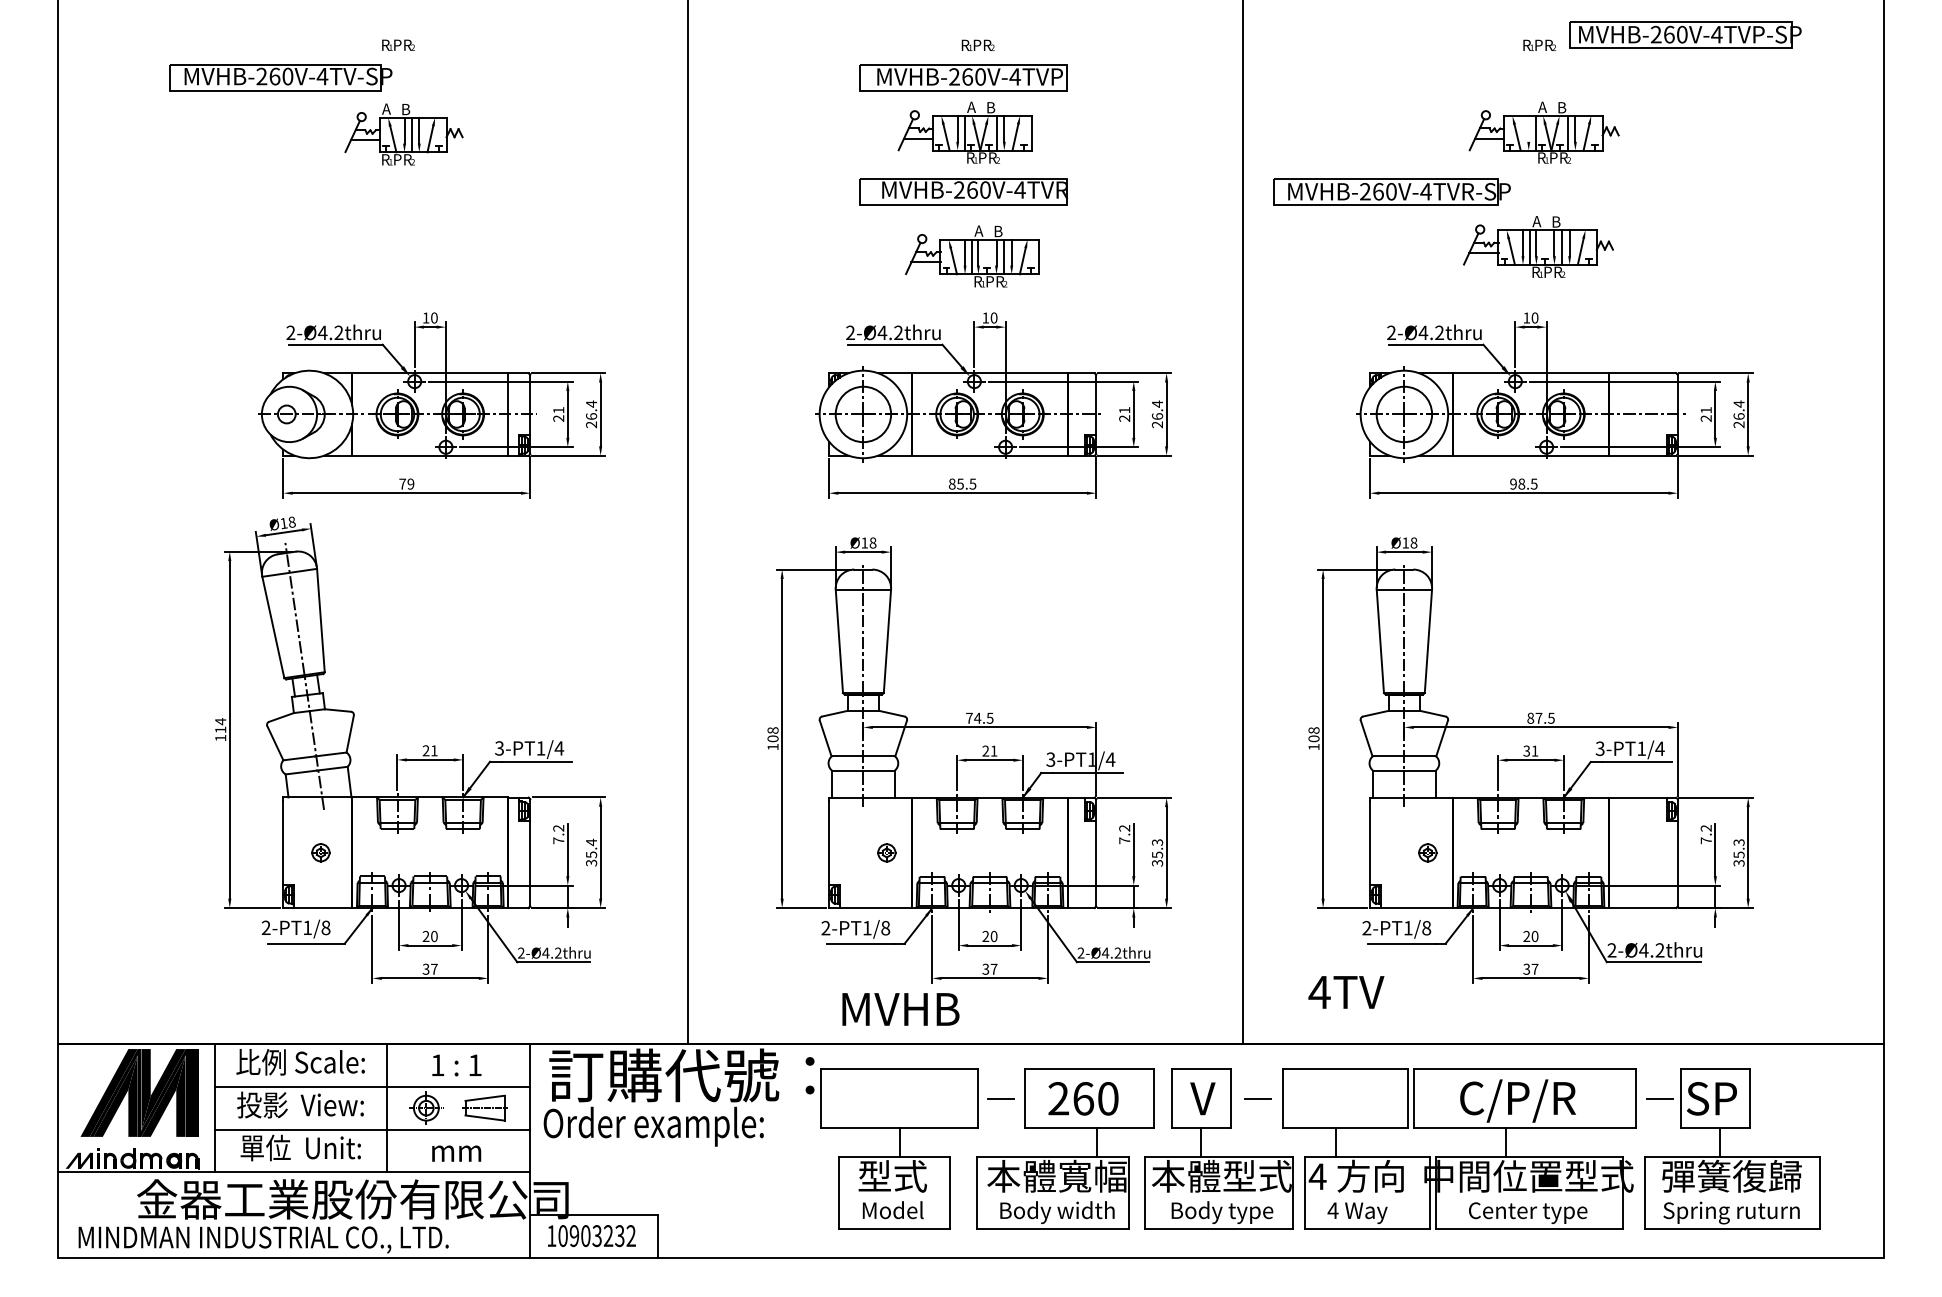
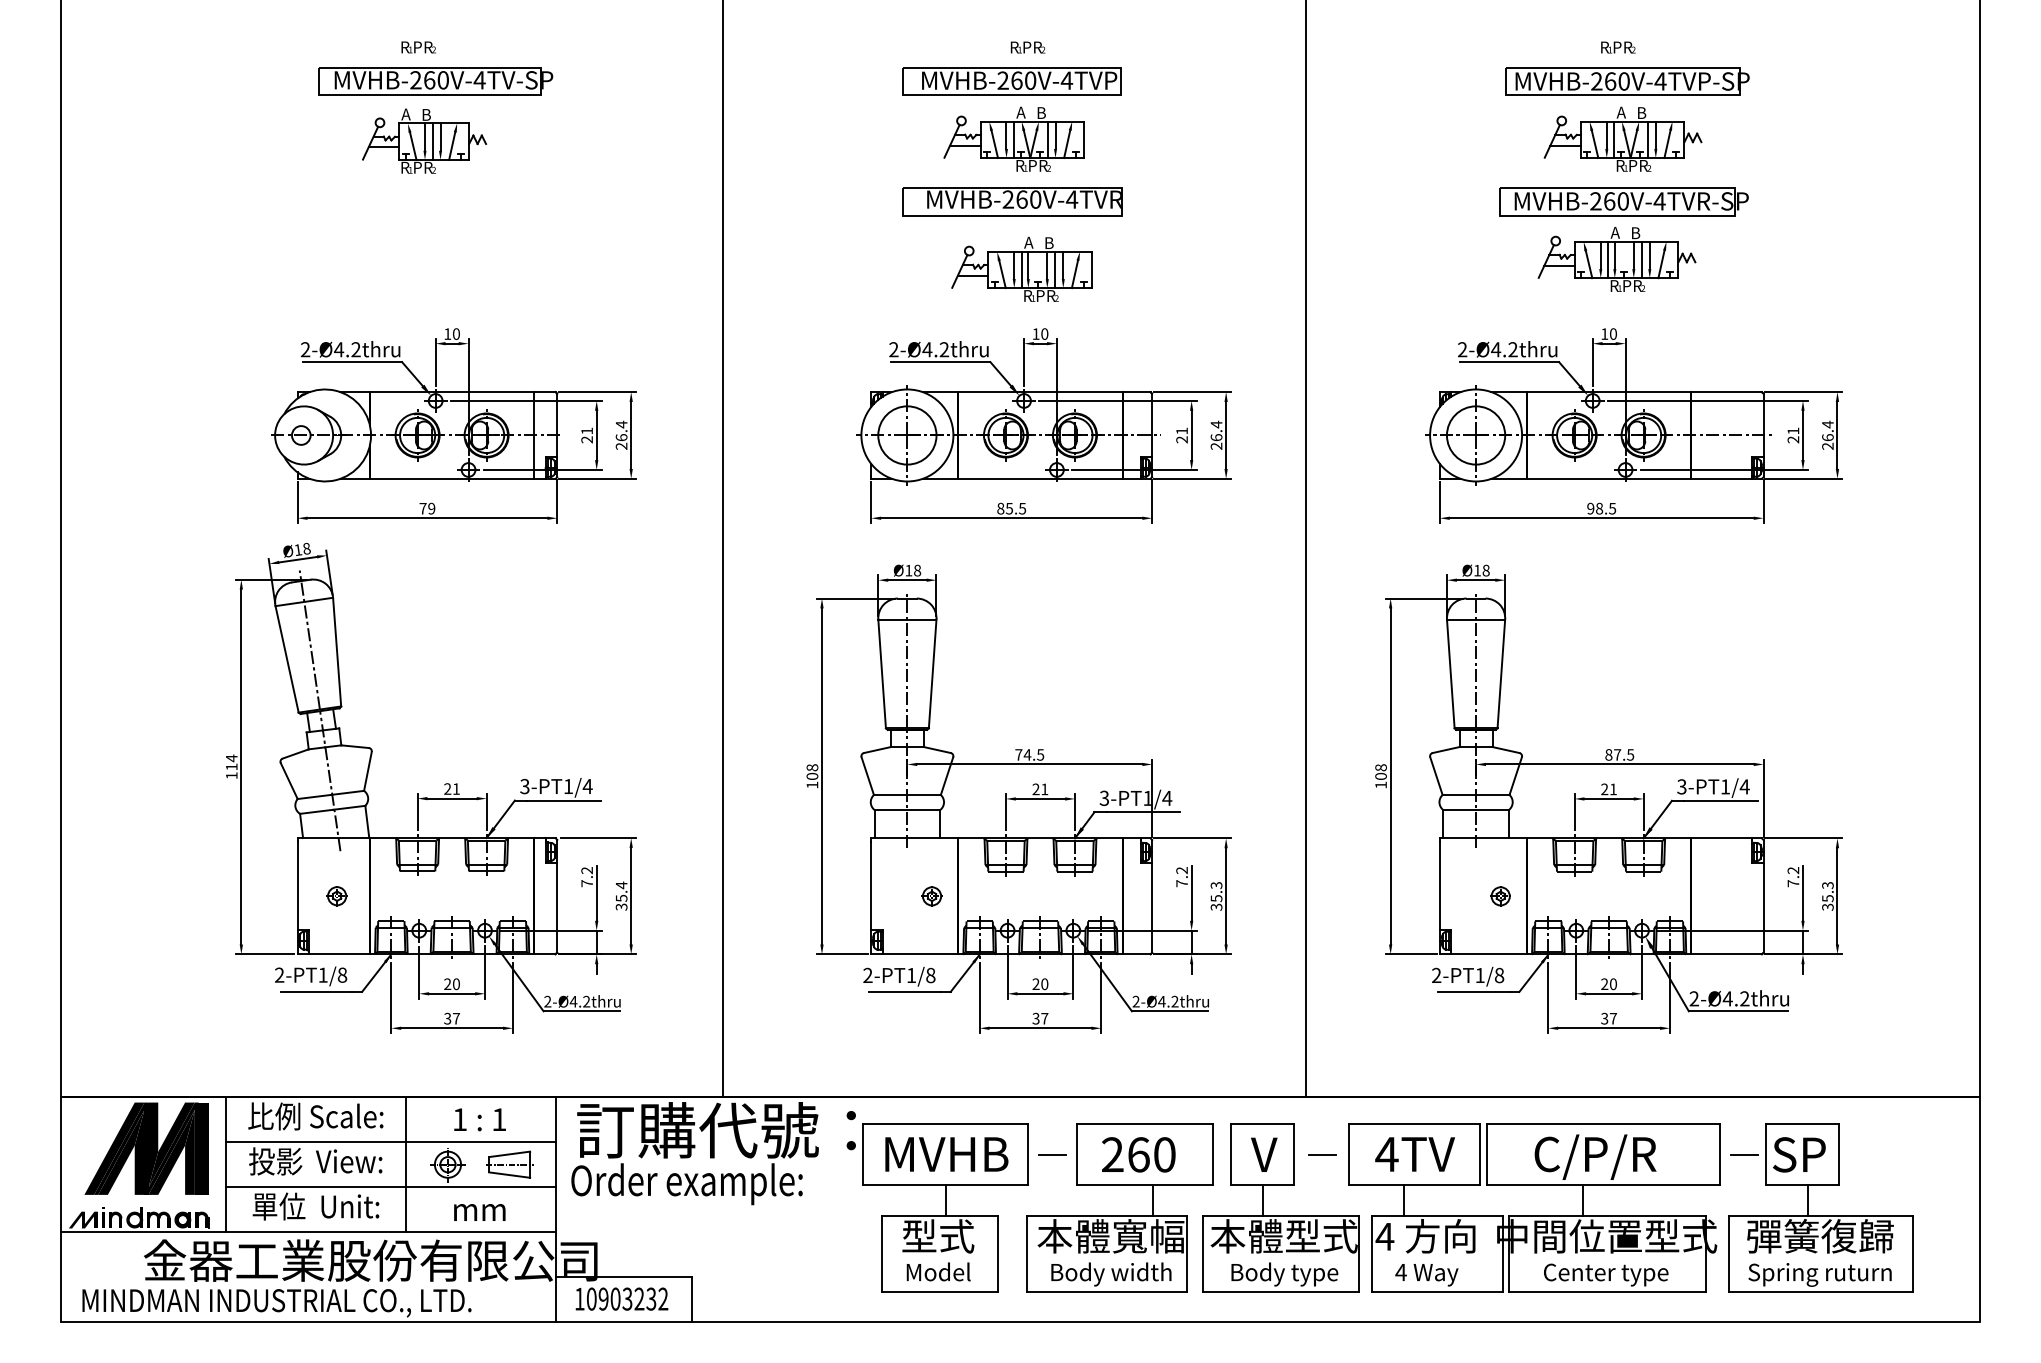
part: (1685, 34) -> (1627, 81), moved
part: (280, 77) -> (435, 81), moved
line: (1528, 128) -> (1606, 134), added
part: (1391, 191) -> (1623, 201), moved
text: (1526, 751) -> (1604, 789), 31 -> 21
text: (1346, 992) -> (1415, 1154), moved
text: (900, 1009) -> (946, 1154), moved

